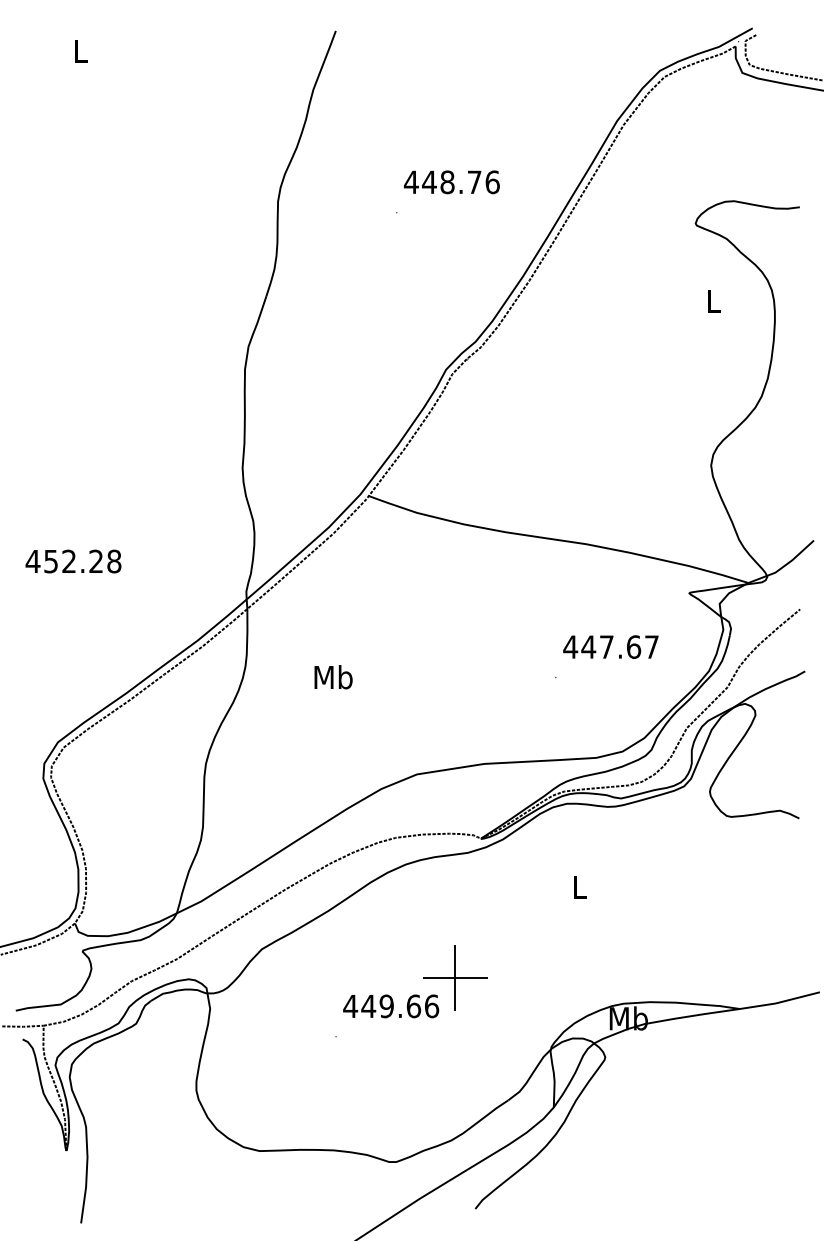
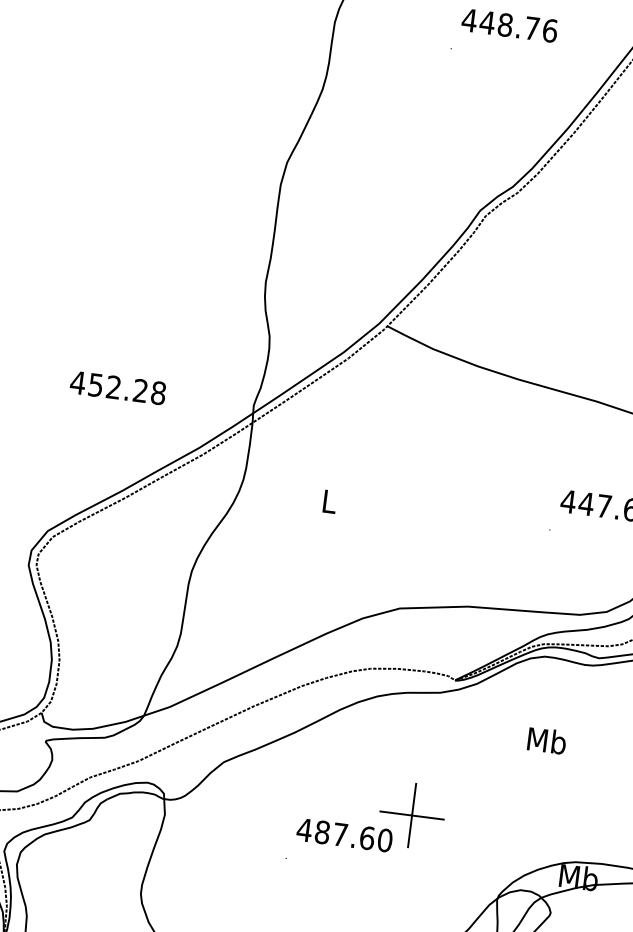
text: (73, 561) -> (118, 387), moved
text: (333, 677) -> (329, 501), Mb -> L
text: (579, 886) -> (546, 740), L -> Mb
text: (400, 1006) -> (354, 836), 449.66 -> 487.60

